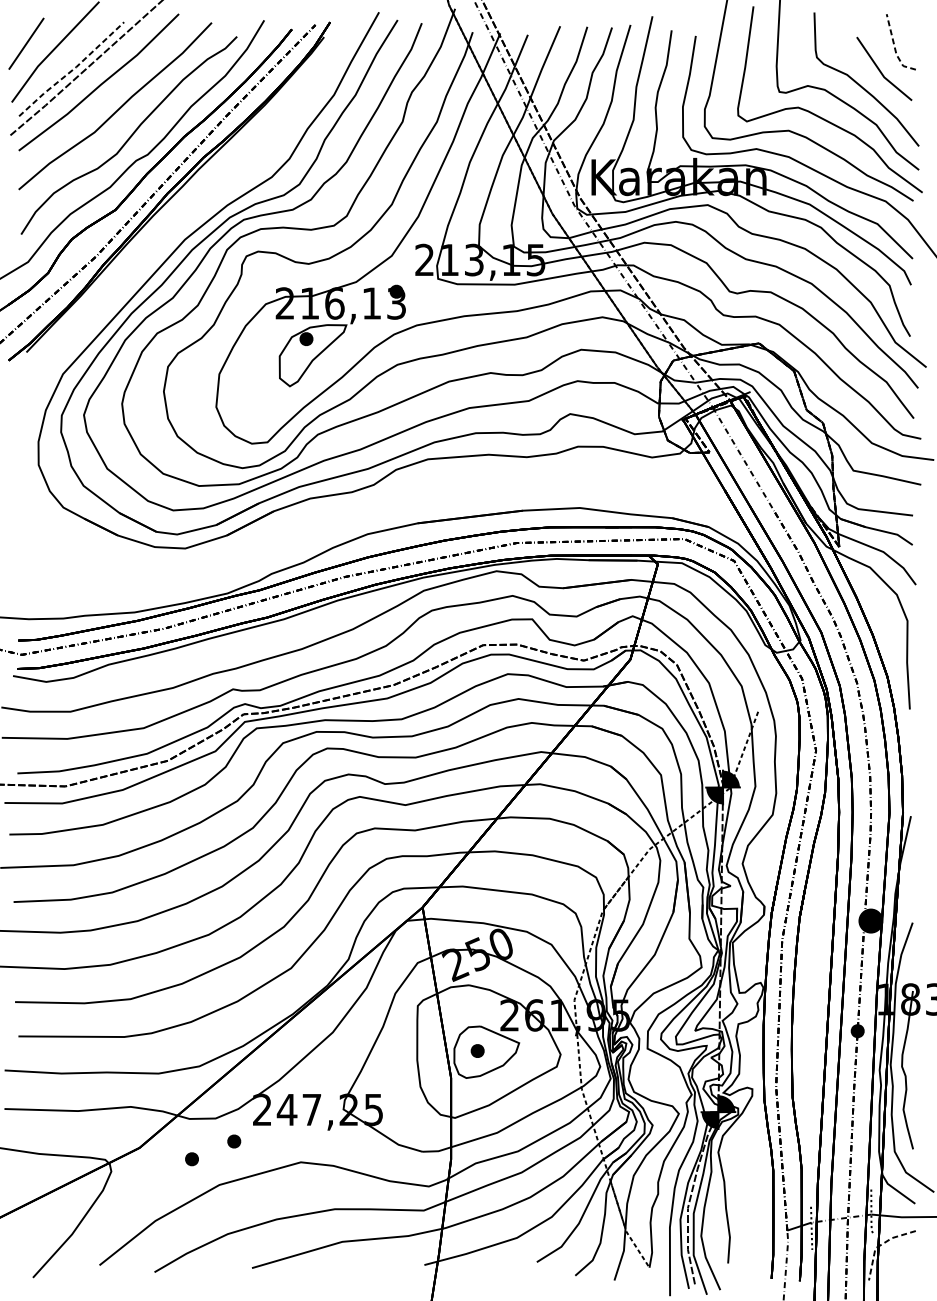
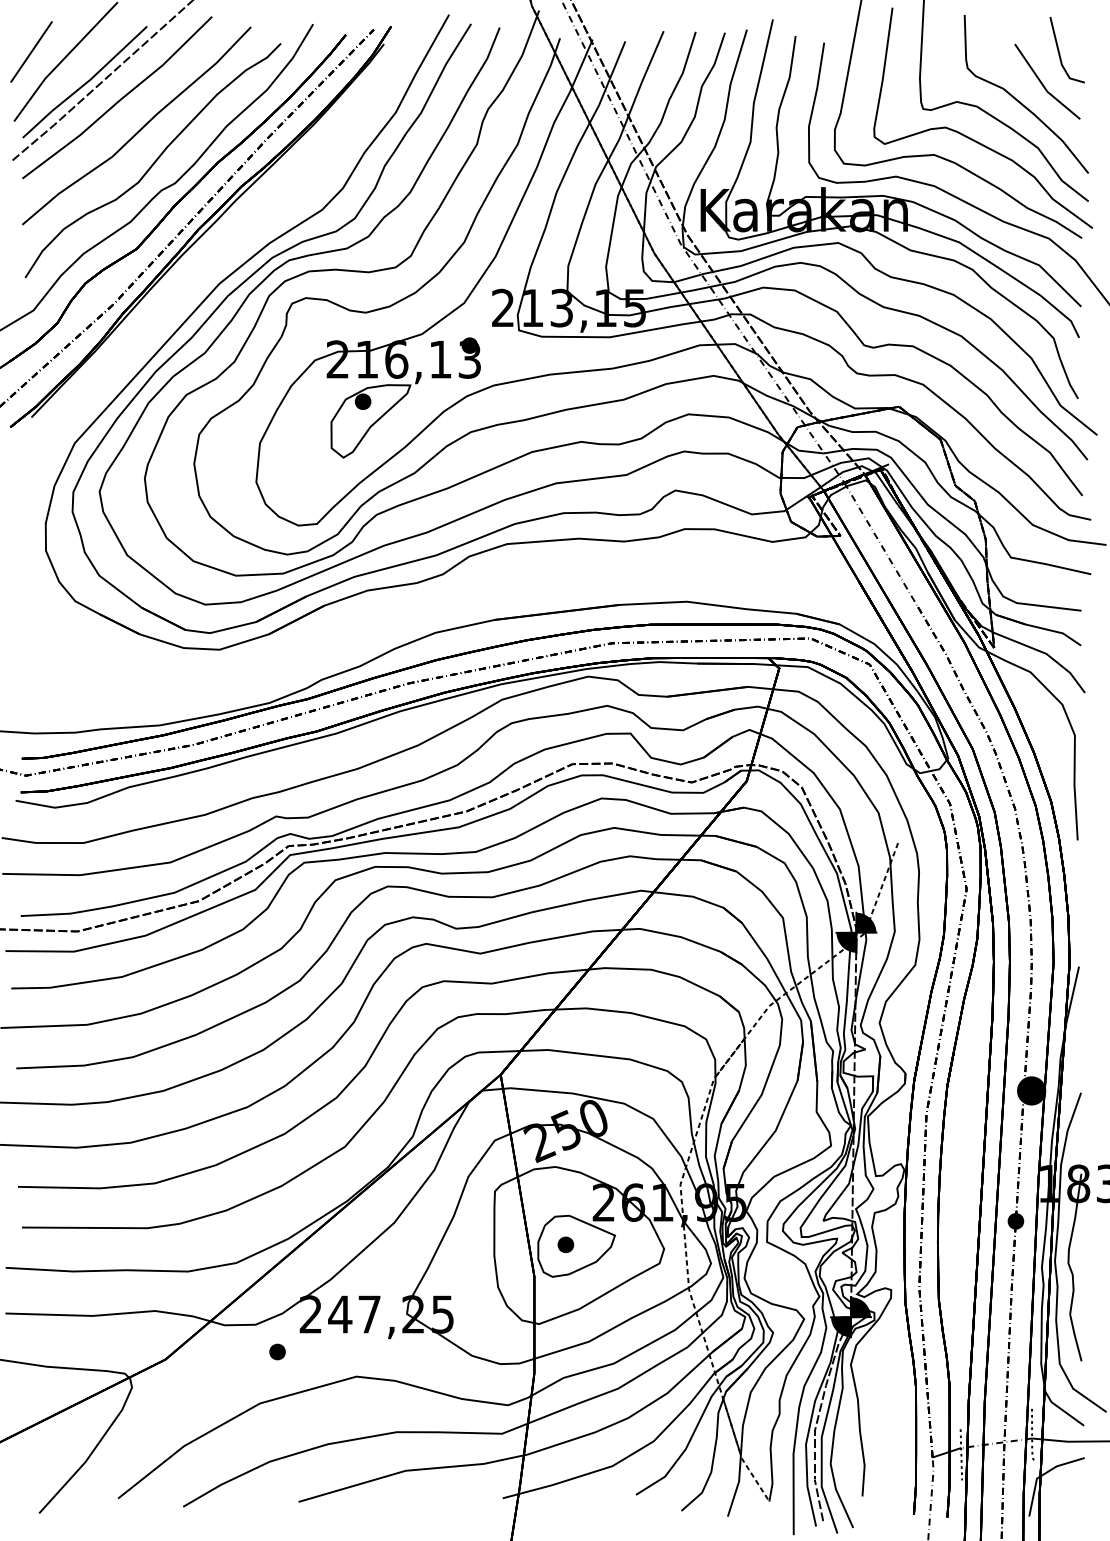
line: (895, 48) -> (1060, 57), dashed -> solid
line: (72, 70) -> (85, 83), dashed -> solid
part: (191, 1158) -> (227, 1372), removed
line: (880, 1245) -> (1042, 1475), dashed -> solid

